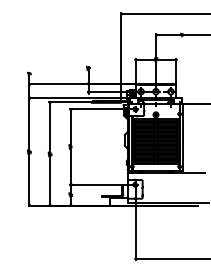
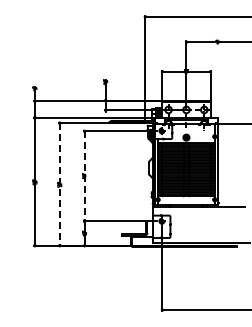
line: (70, 147) -> (84, 176), solid -> dashed
line: (49, 154) -> (59, 184), solid -> dashed

